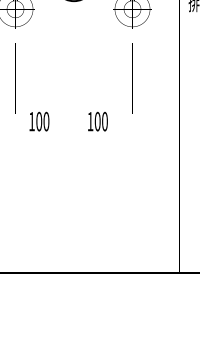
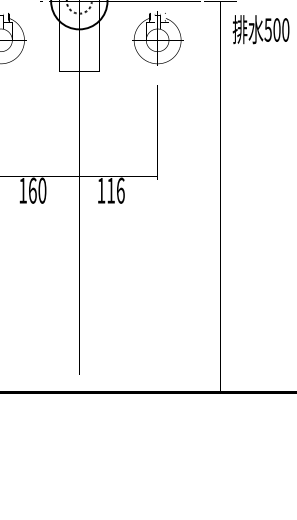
text: (39, 121) -> (32, 190), 100 -> 160
text: (101, 121) -> (115, 190), 100 -> 116

